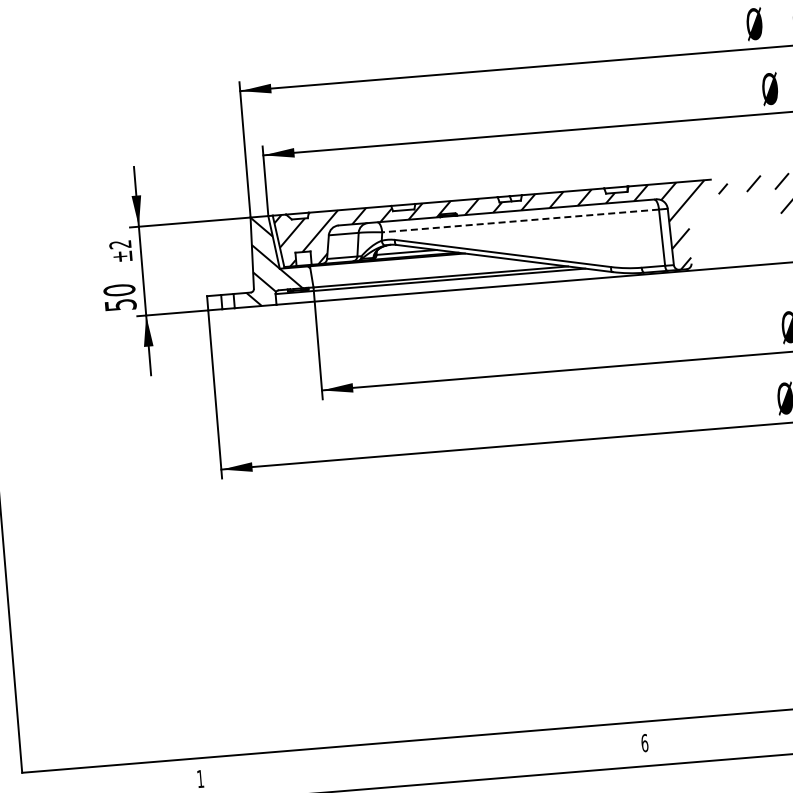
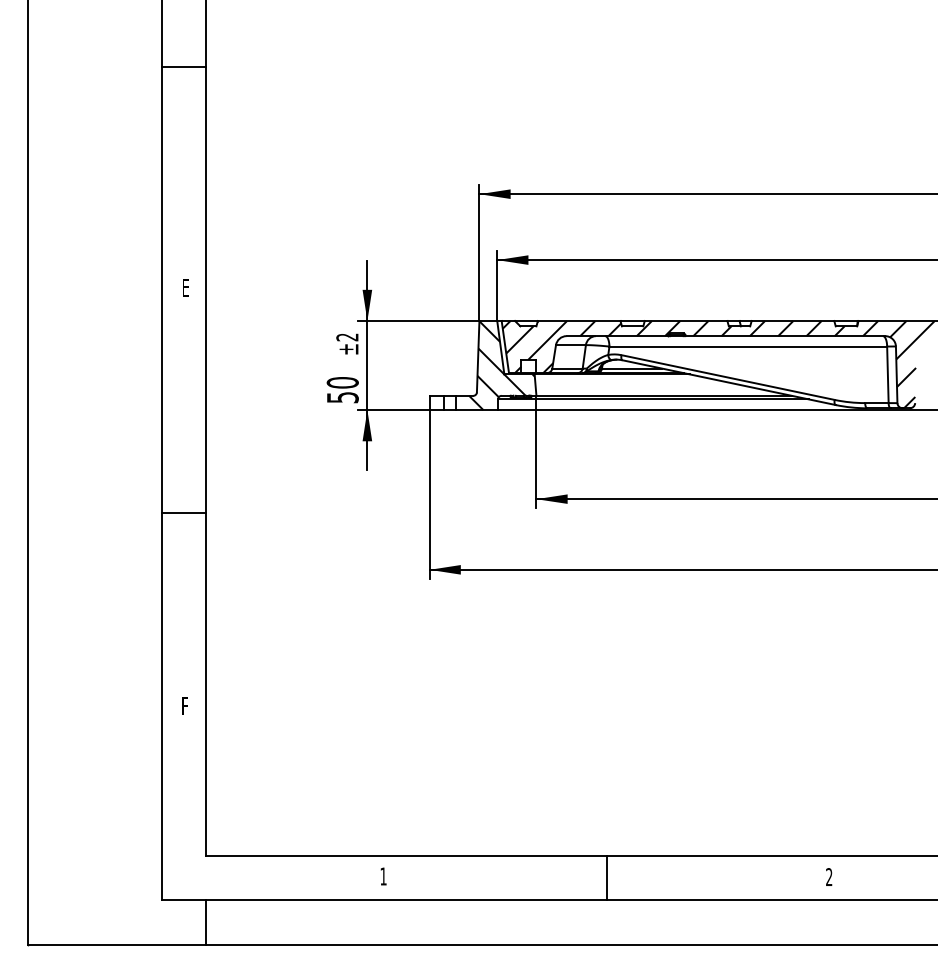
line: (520, 220) -> (748, 346), dashed -> solid
text: (645, 743) -> (829, 877), 6 -> 2
line: (423, 761) -> (607, 877), added

